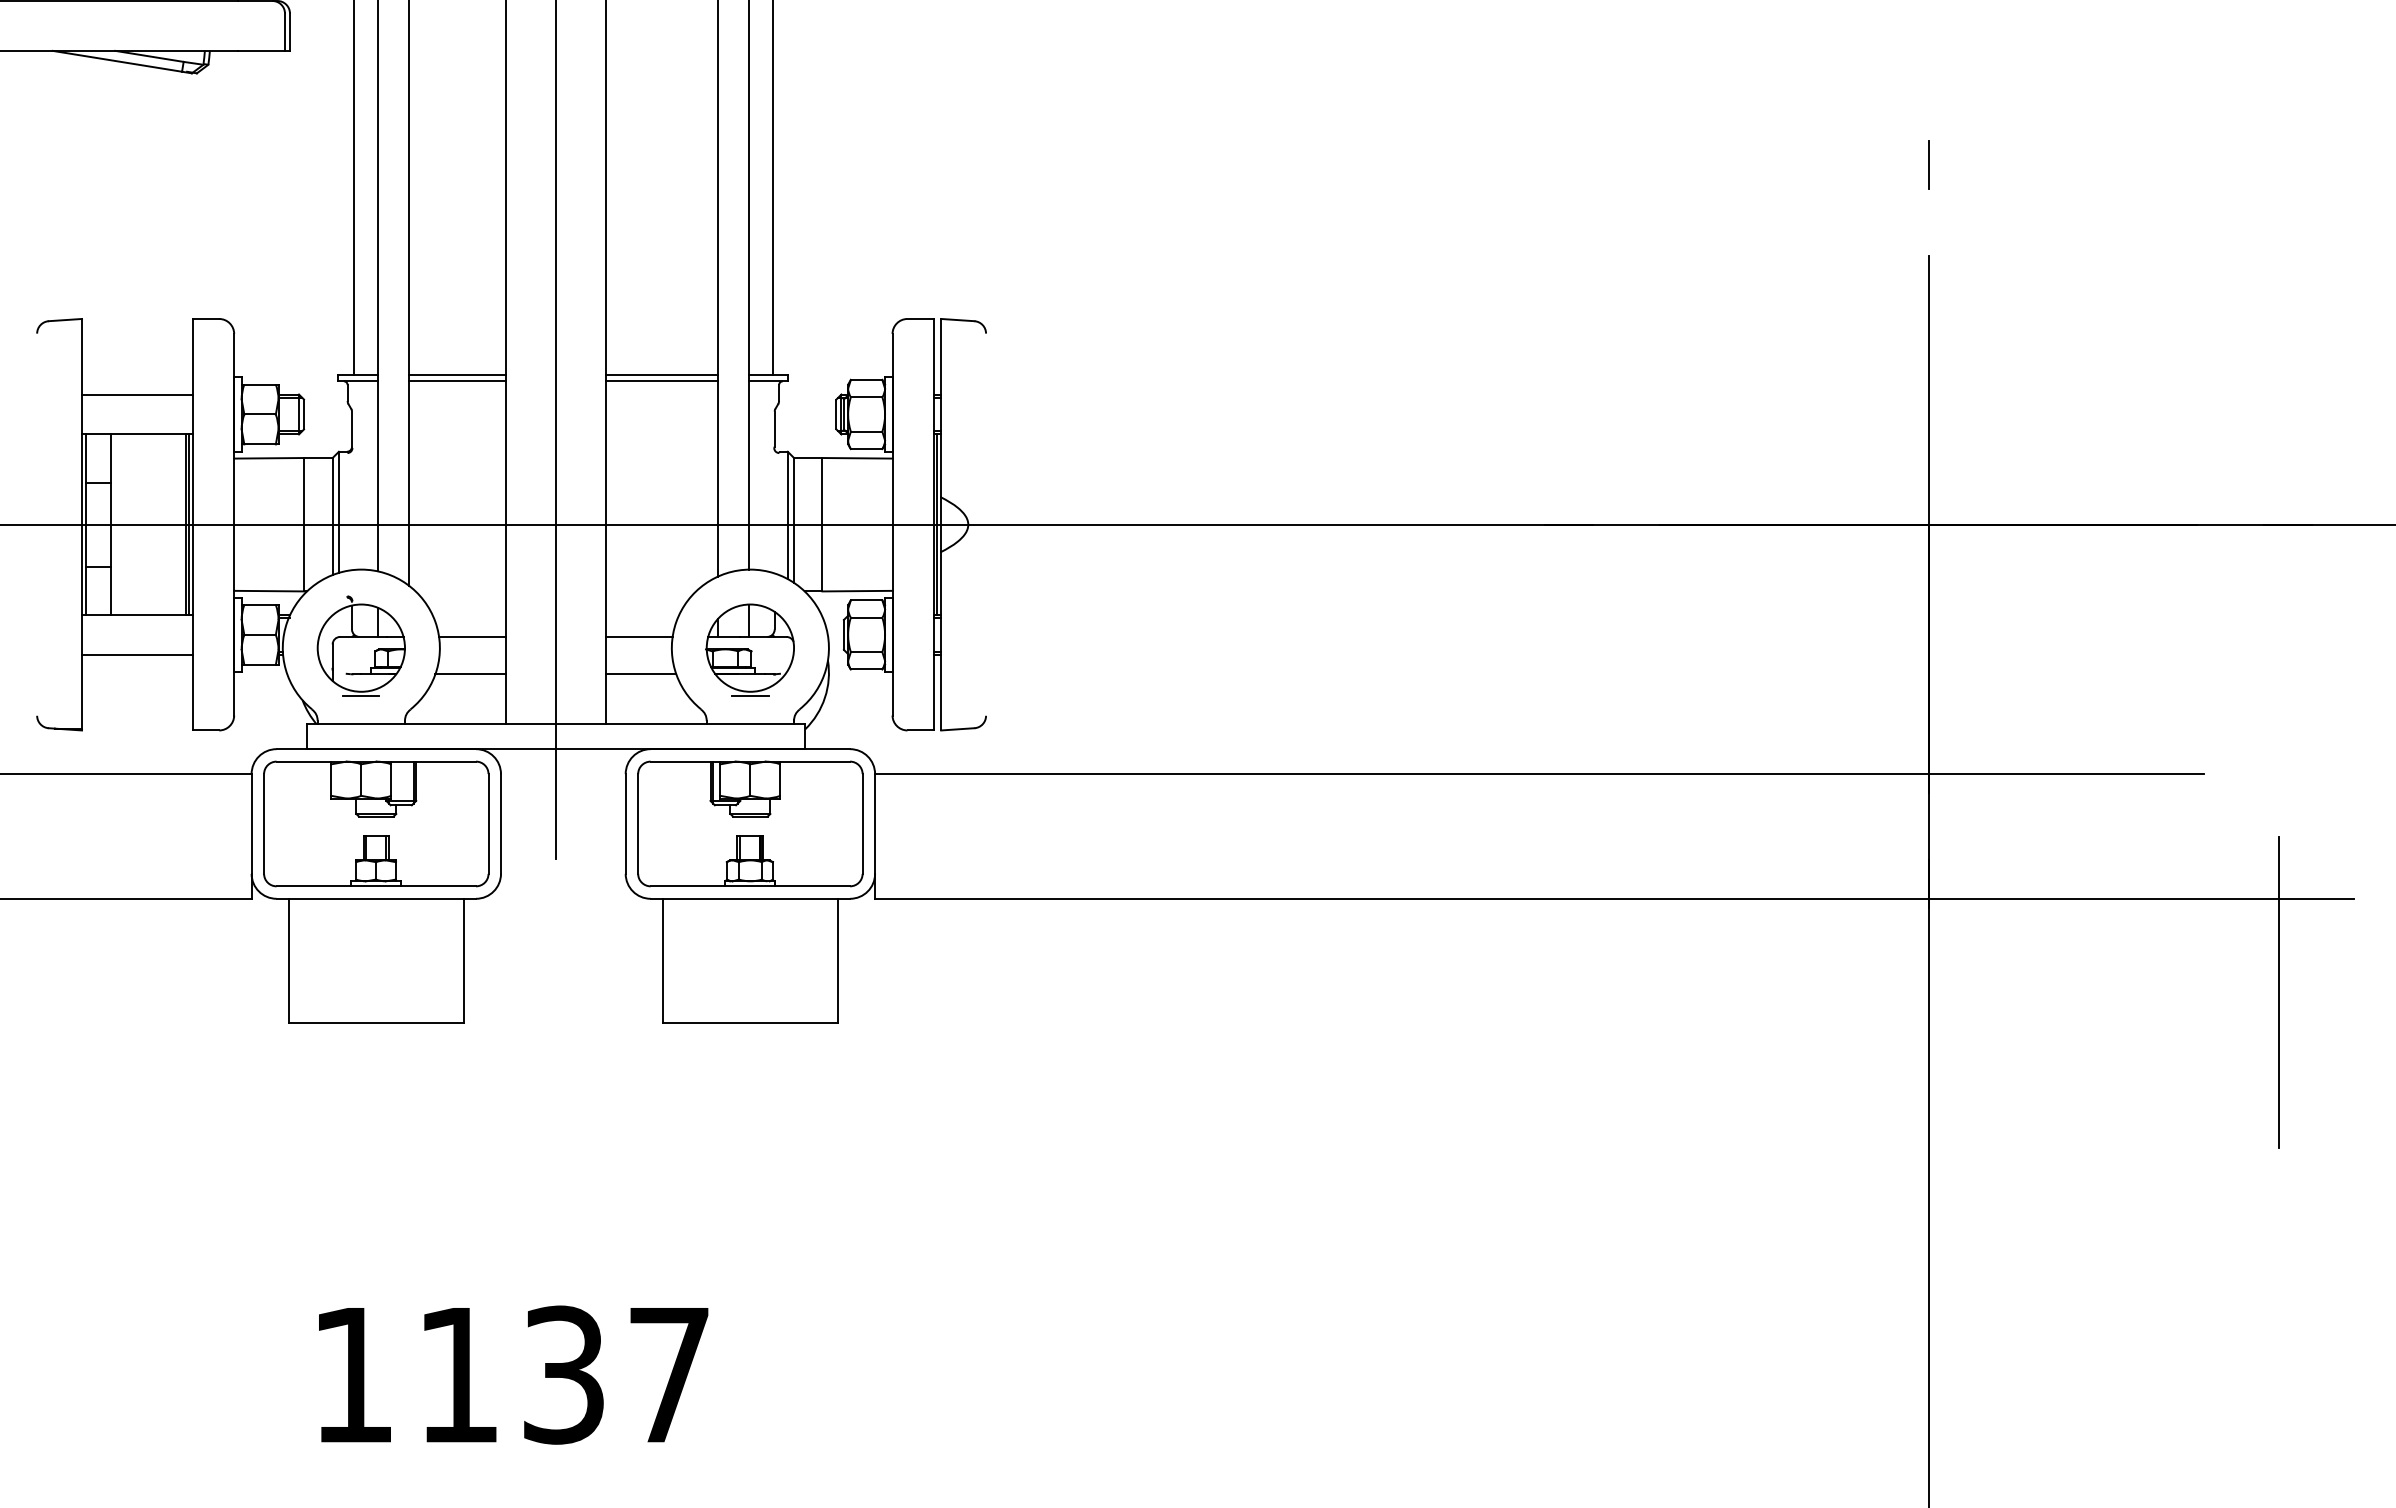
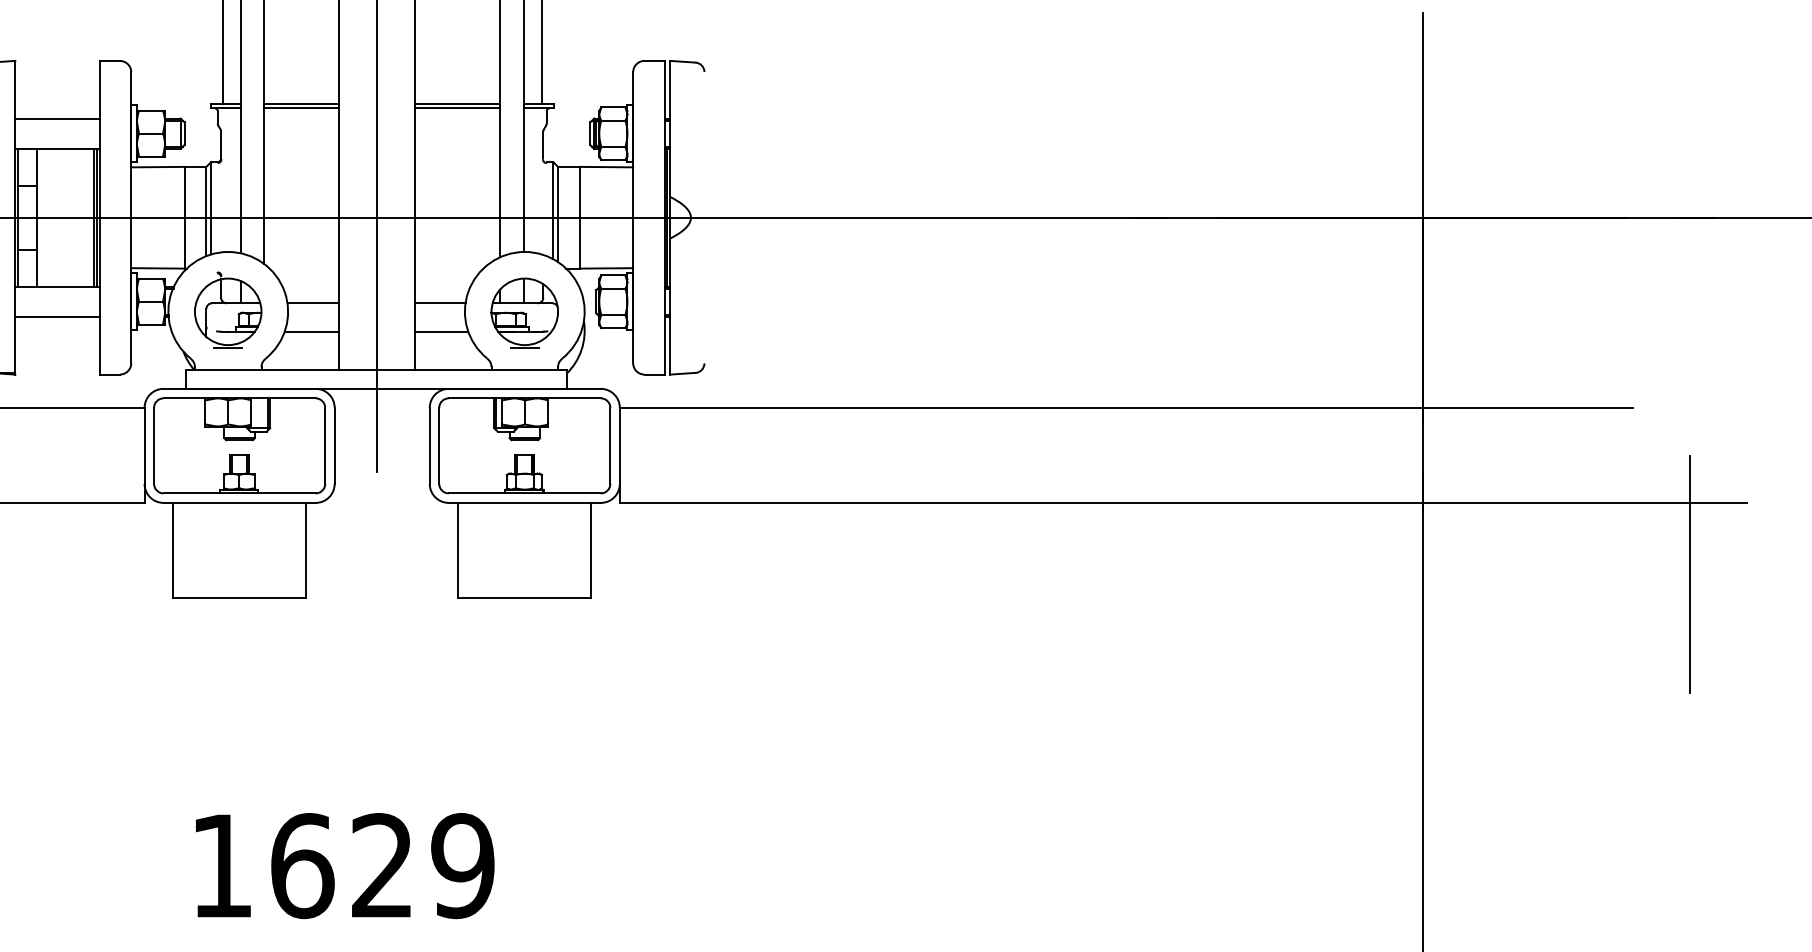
text: (563, 1374) -> (382, 865), 1137 -> 1629

